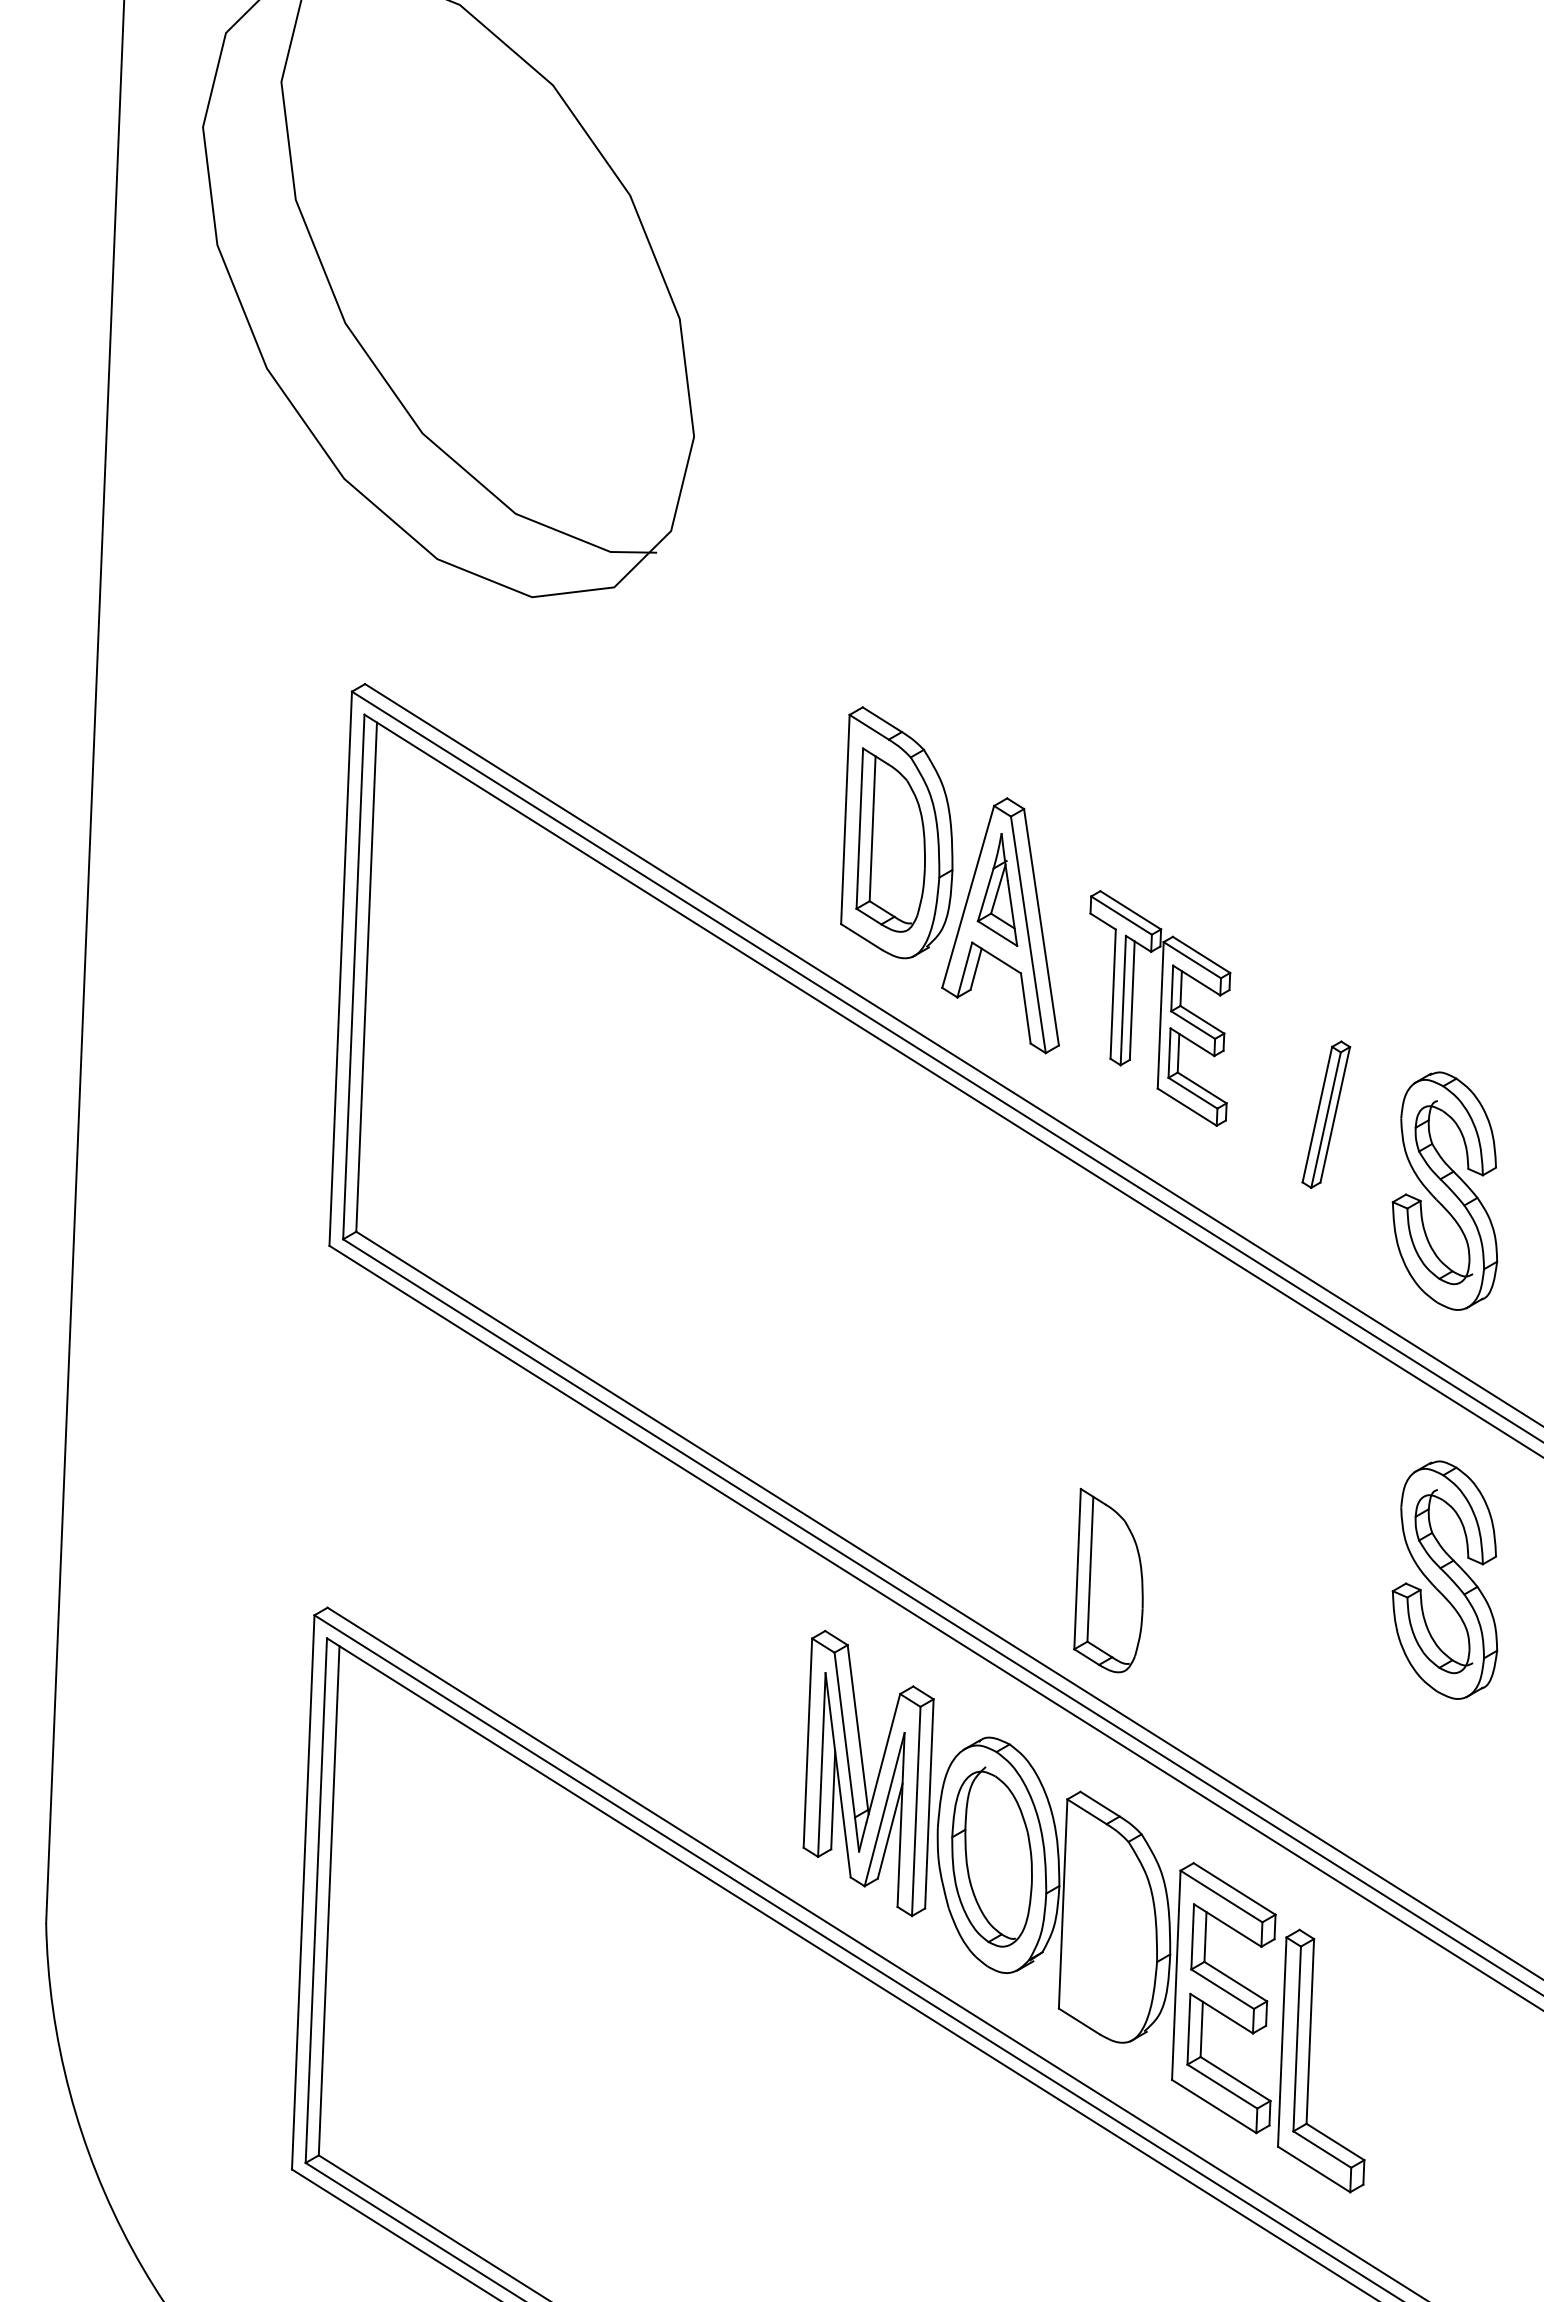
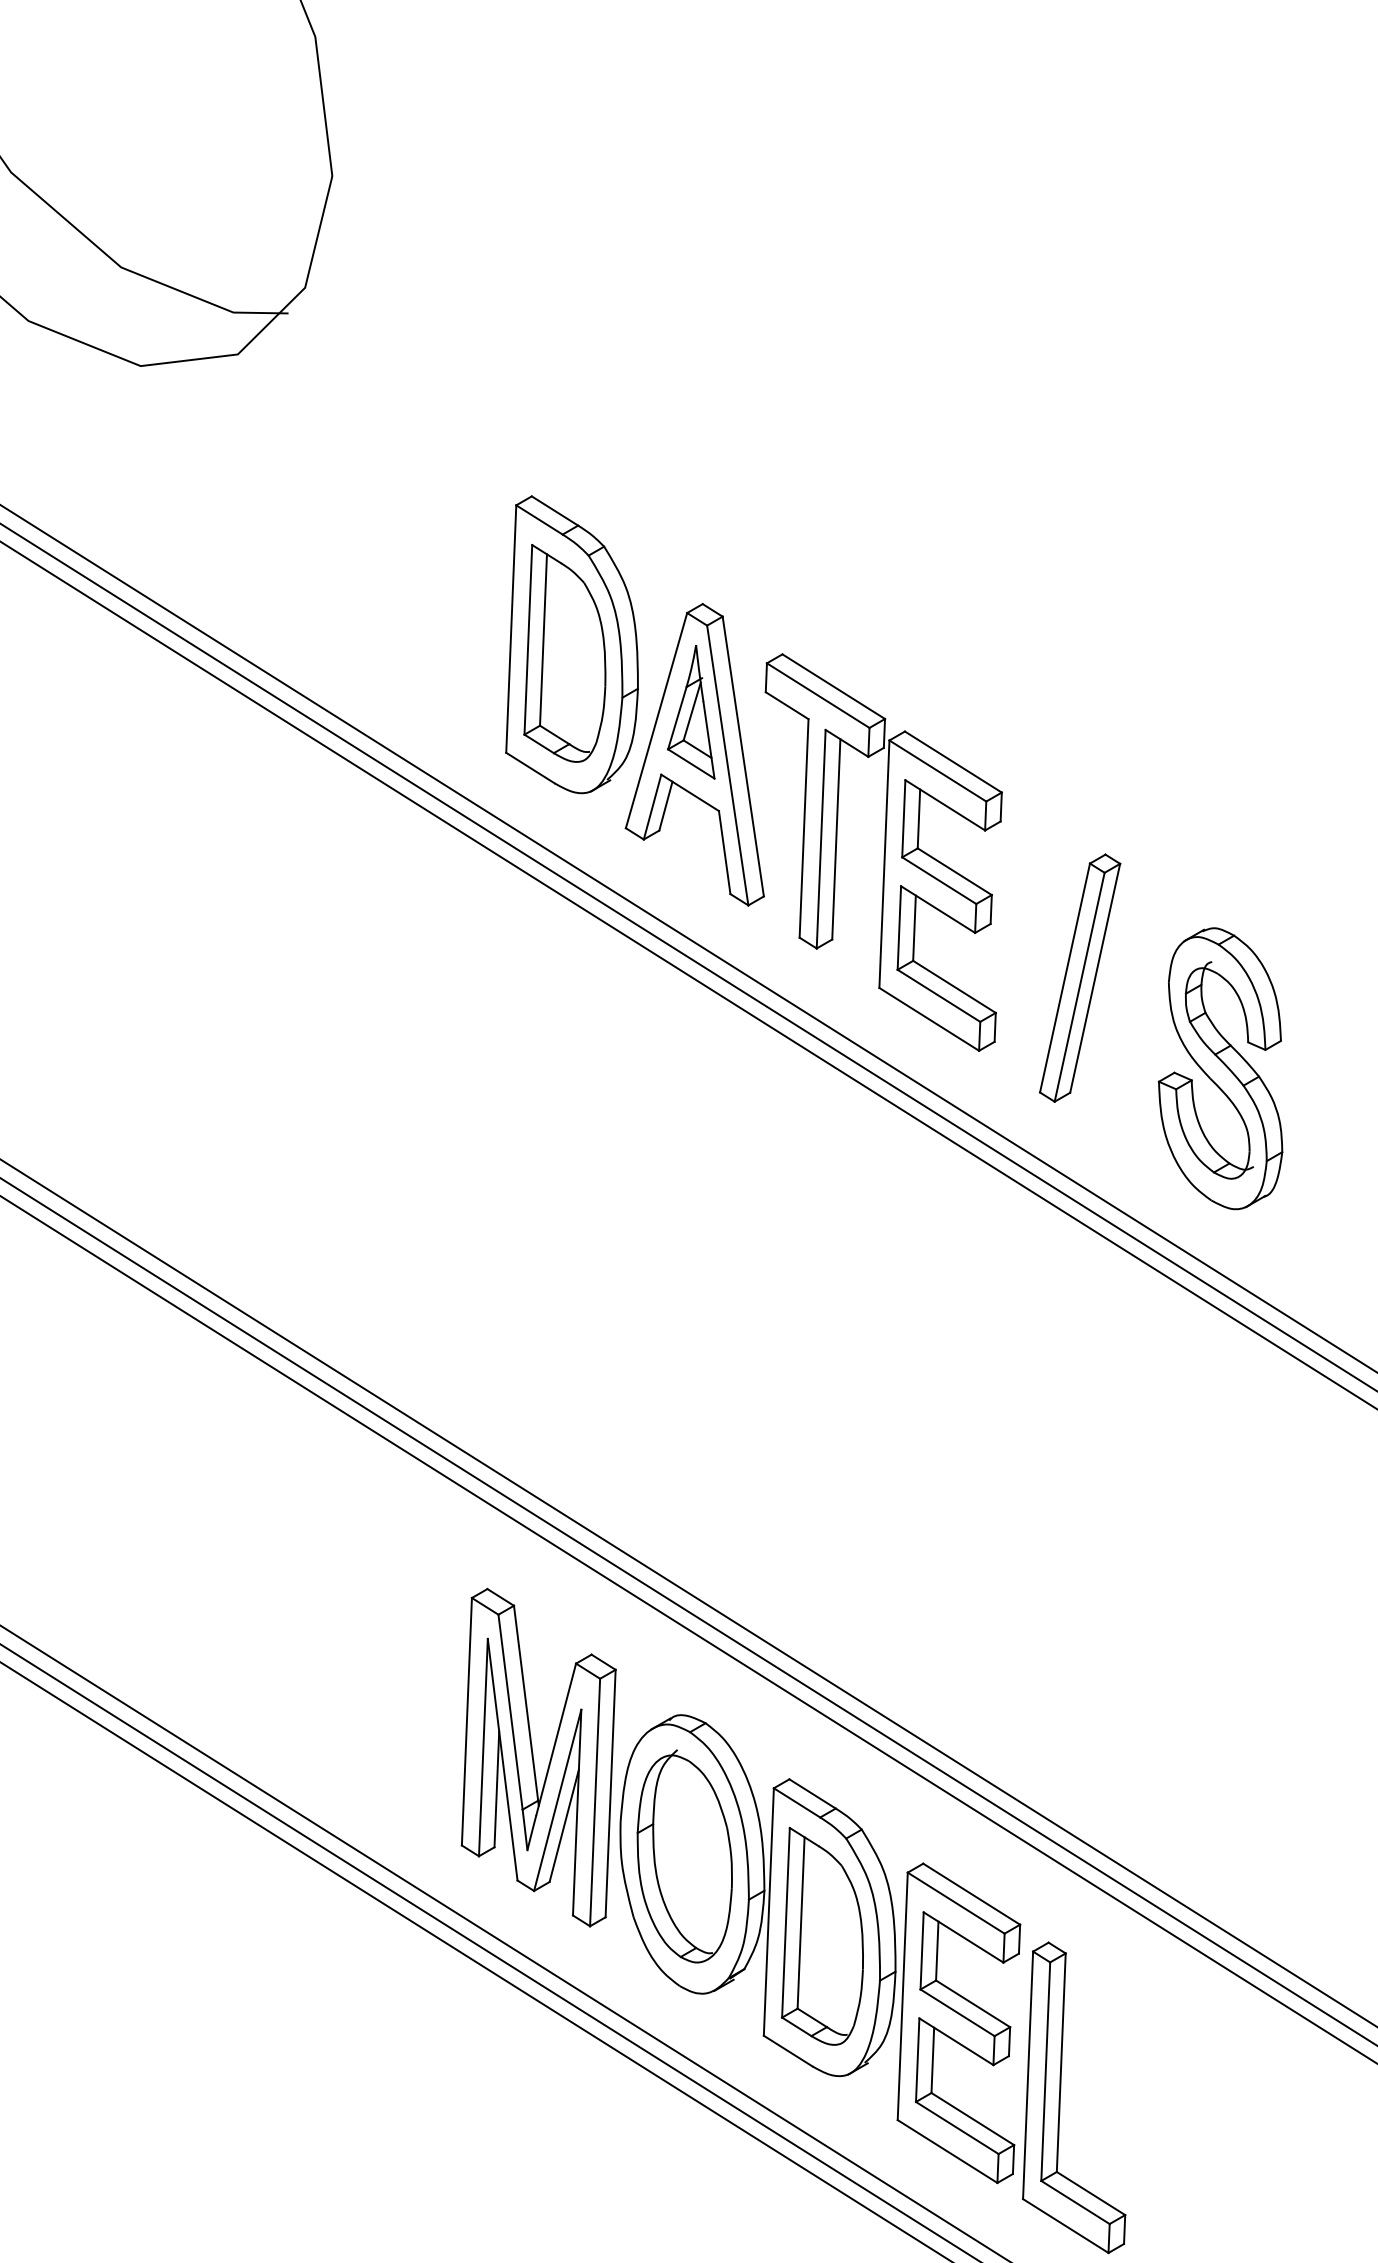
part: (1160, 1008) -> (884, 852), size x1.43
part: (1326, 1114) -> (1080, 978), size x1.43
part: (1444, 1579) -> (1220, 1528), removed
part: (1108, 1580) -> (822, 1936), moved

